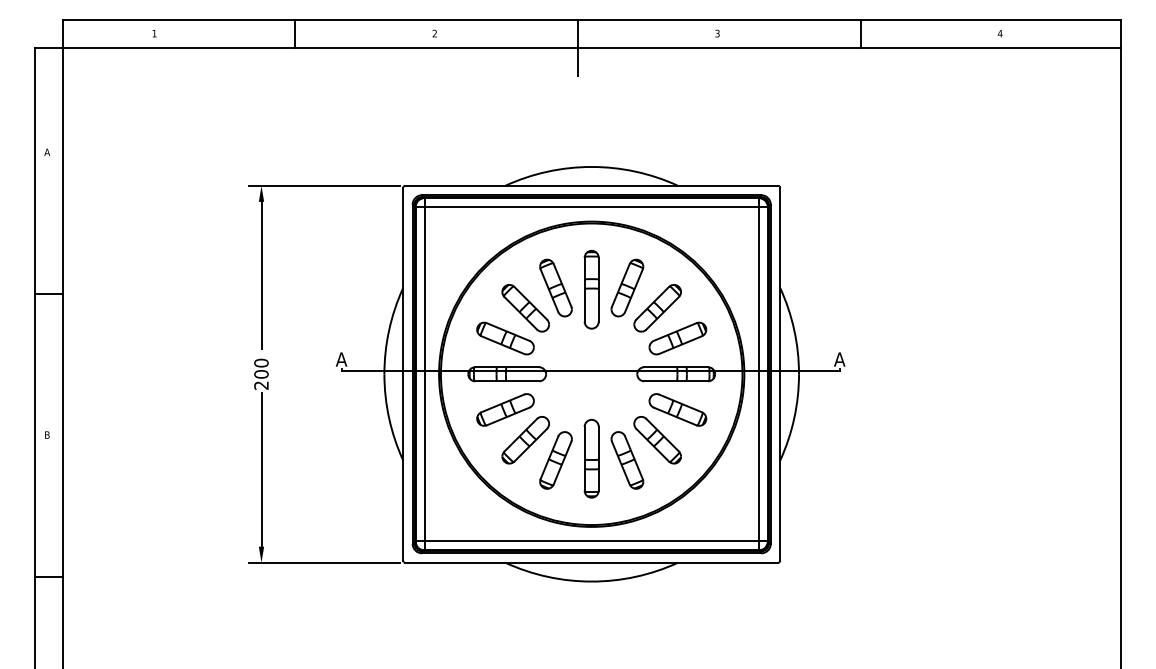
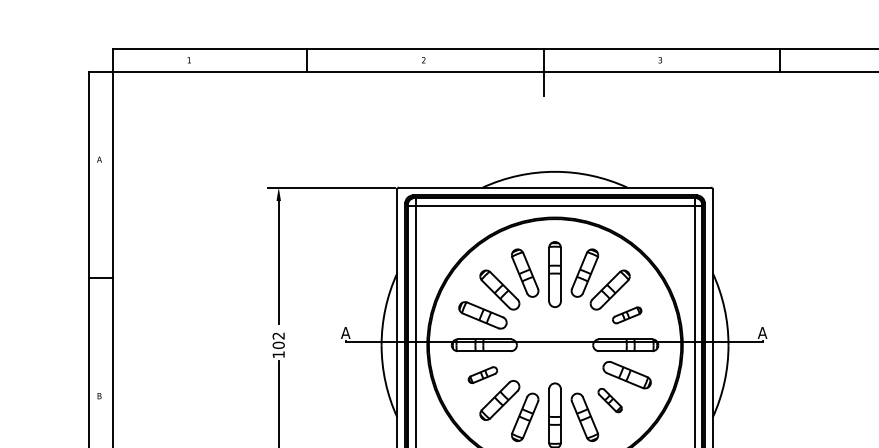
part: (677, 338) -> (626, 315), size x0.6
text: (261, 373) -> (278, 344), 200 -> 102
part: (505, 409) -> (482, 374), size x0.6
part: (657, 440) -> (610, 400), size x0.6

